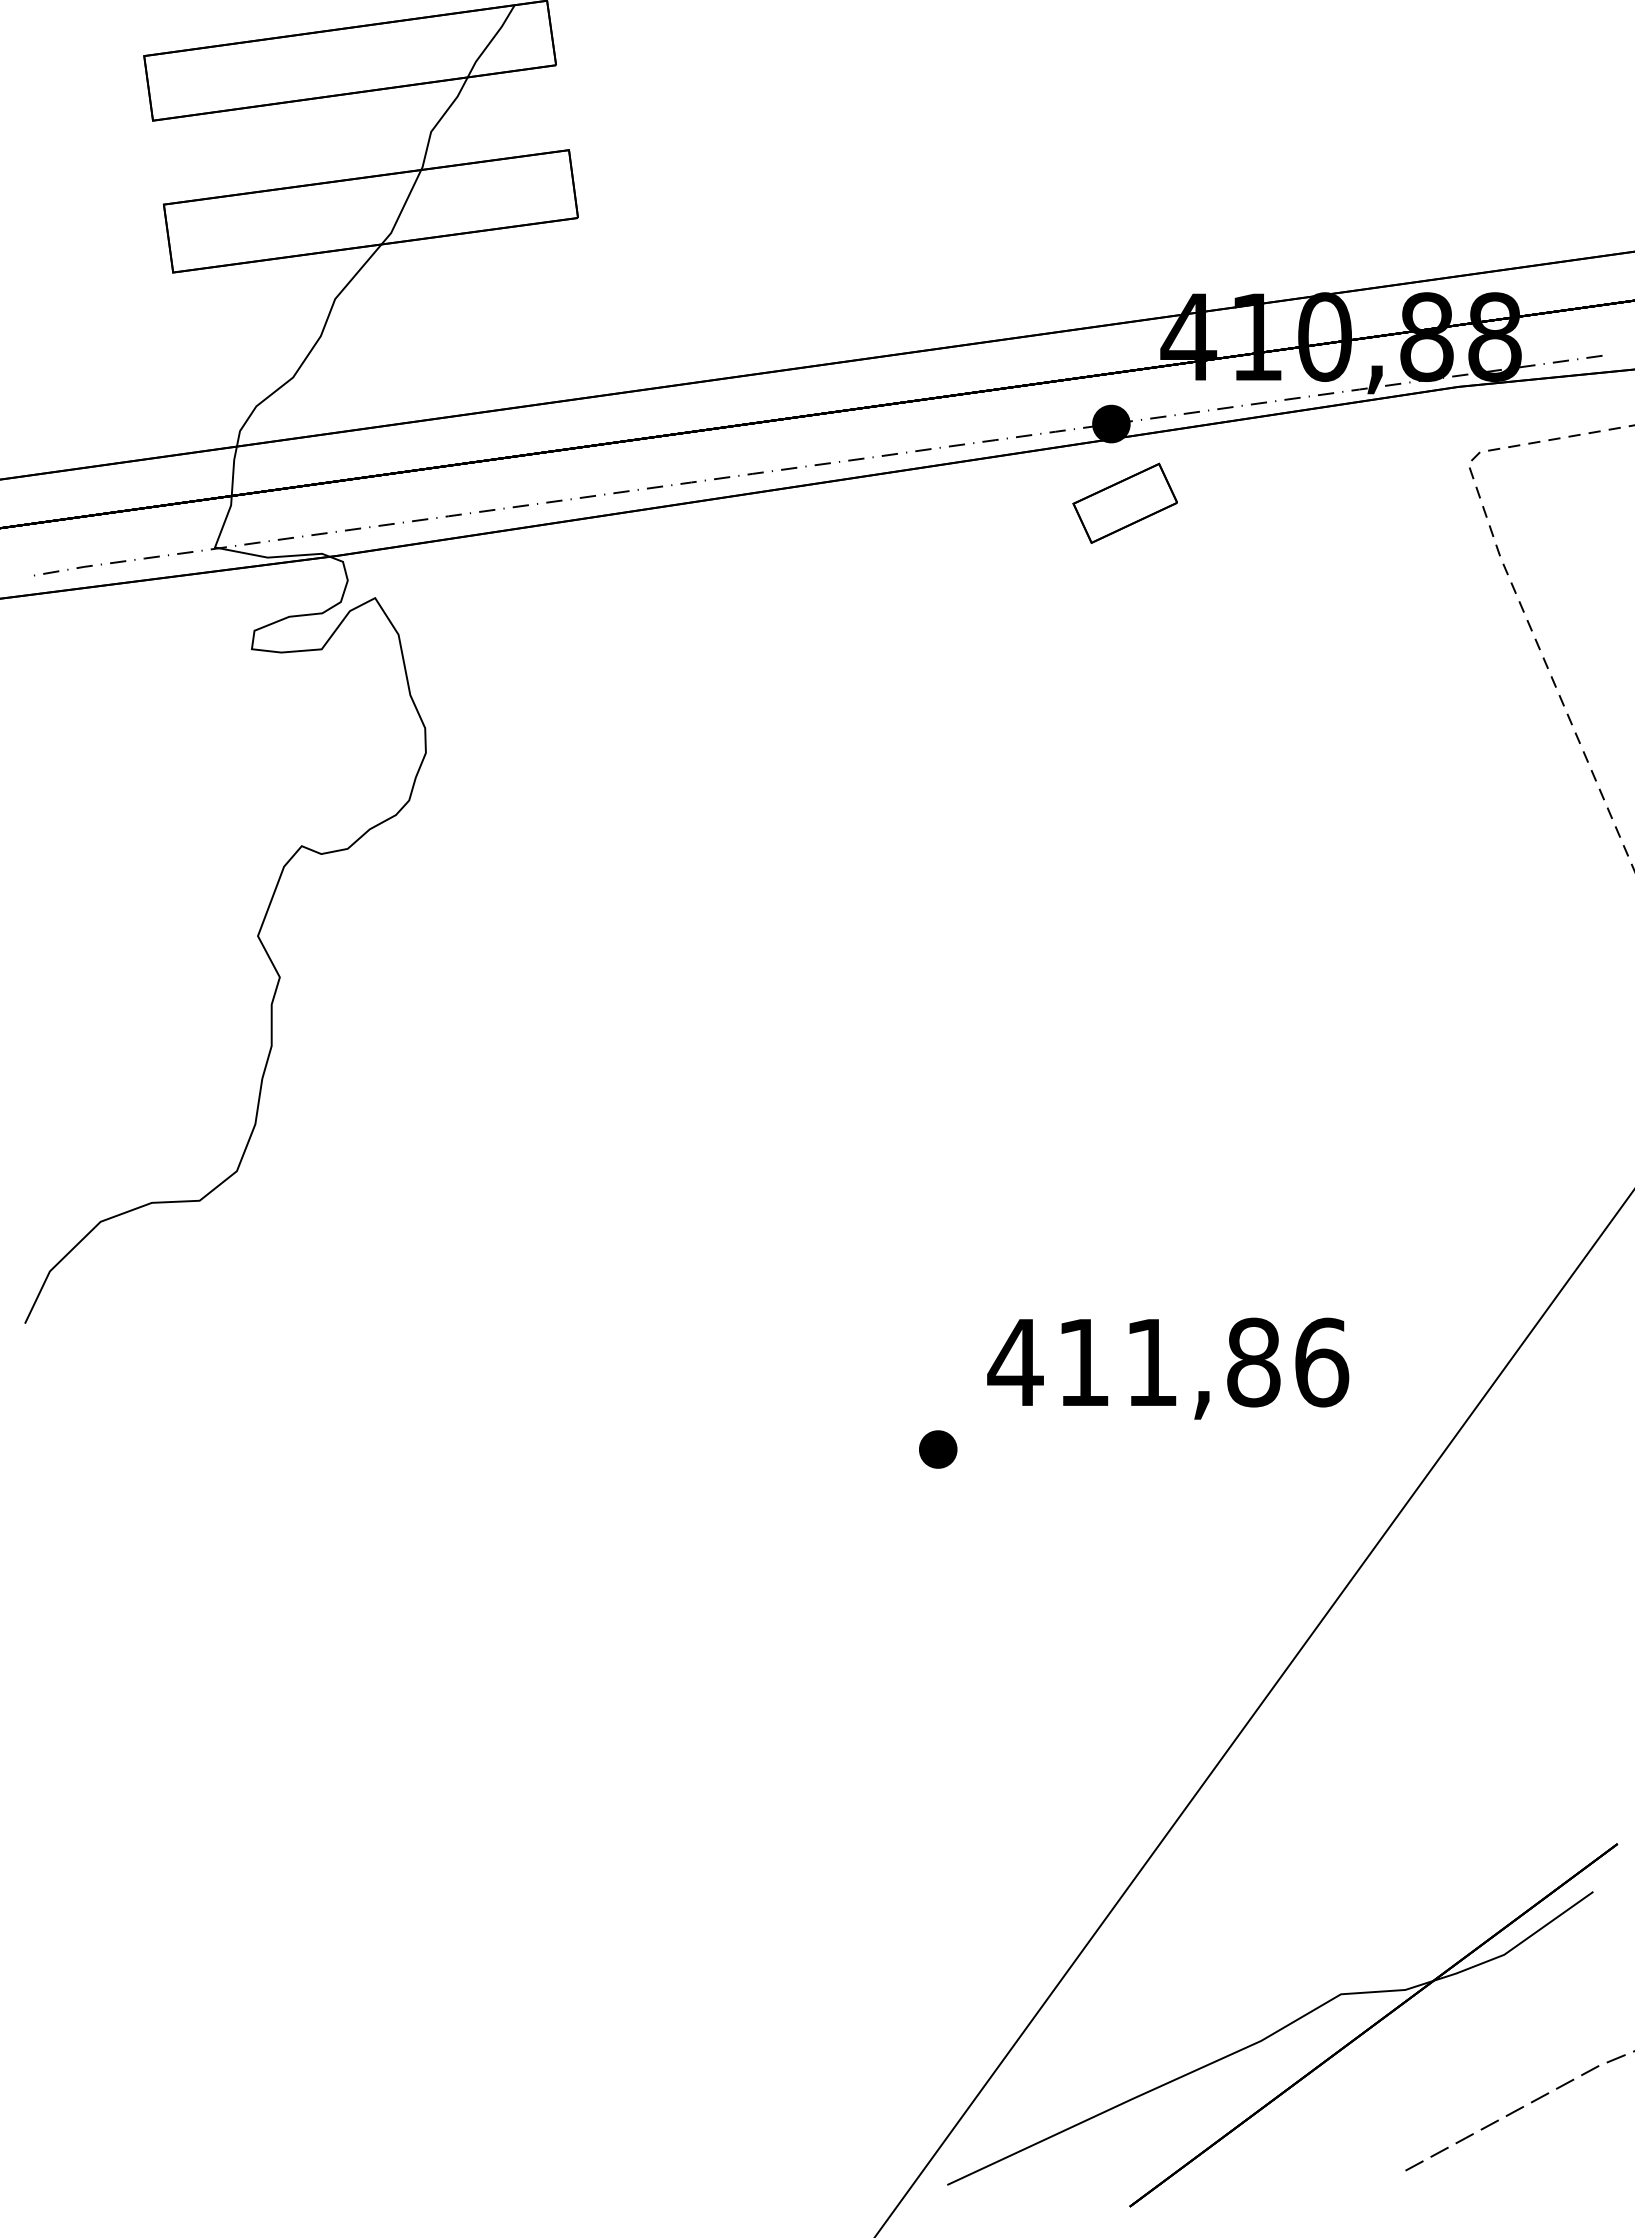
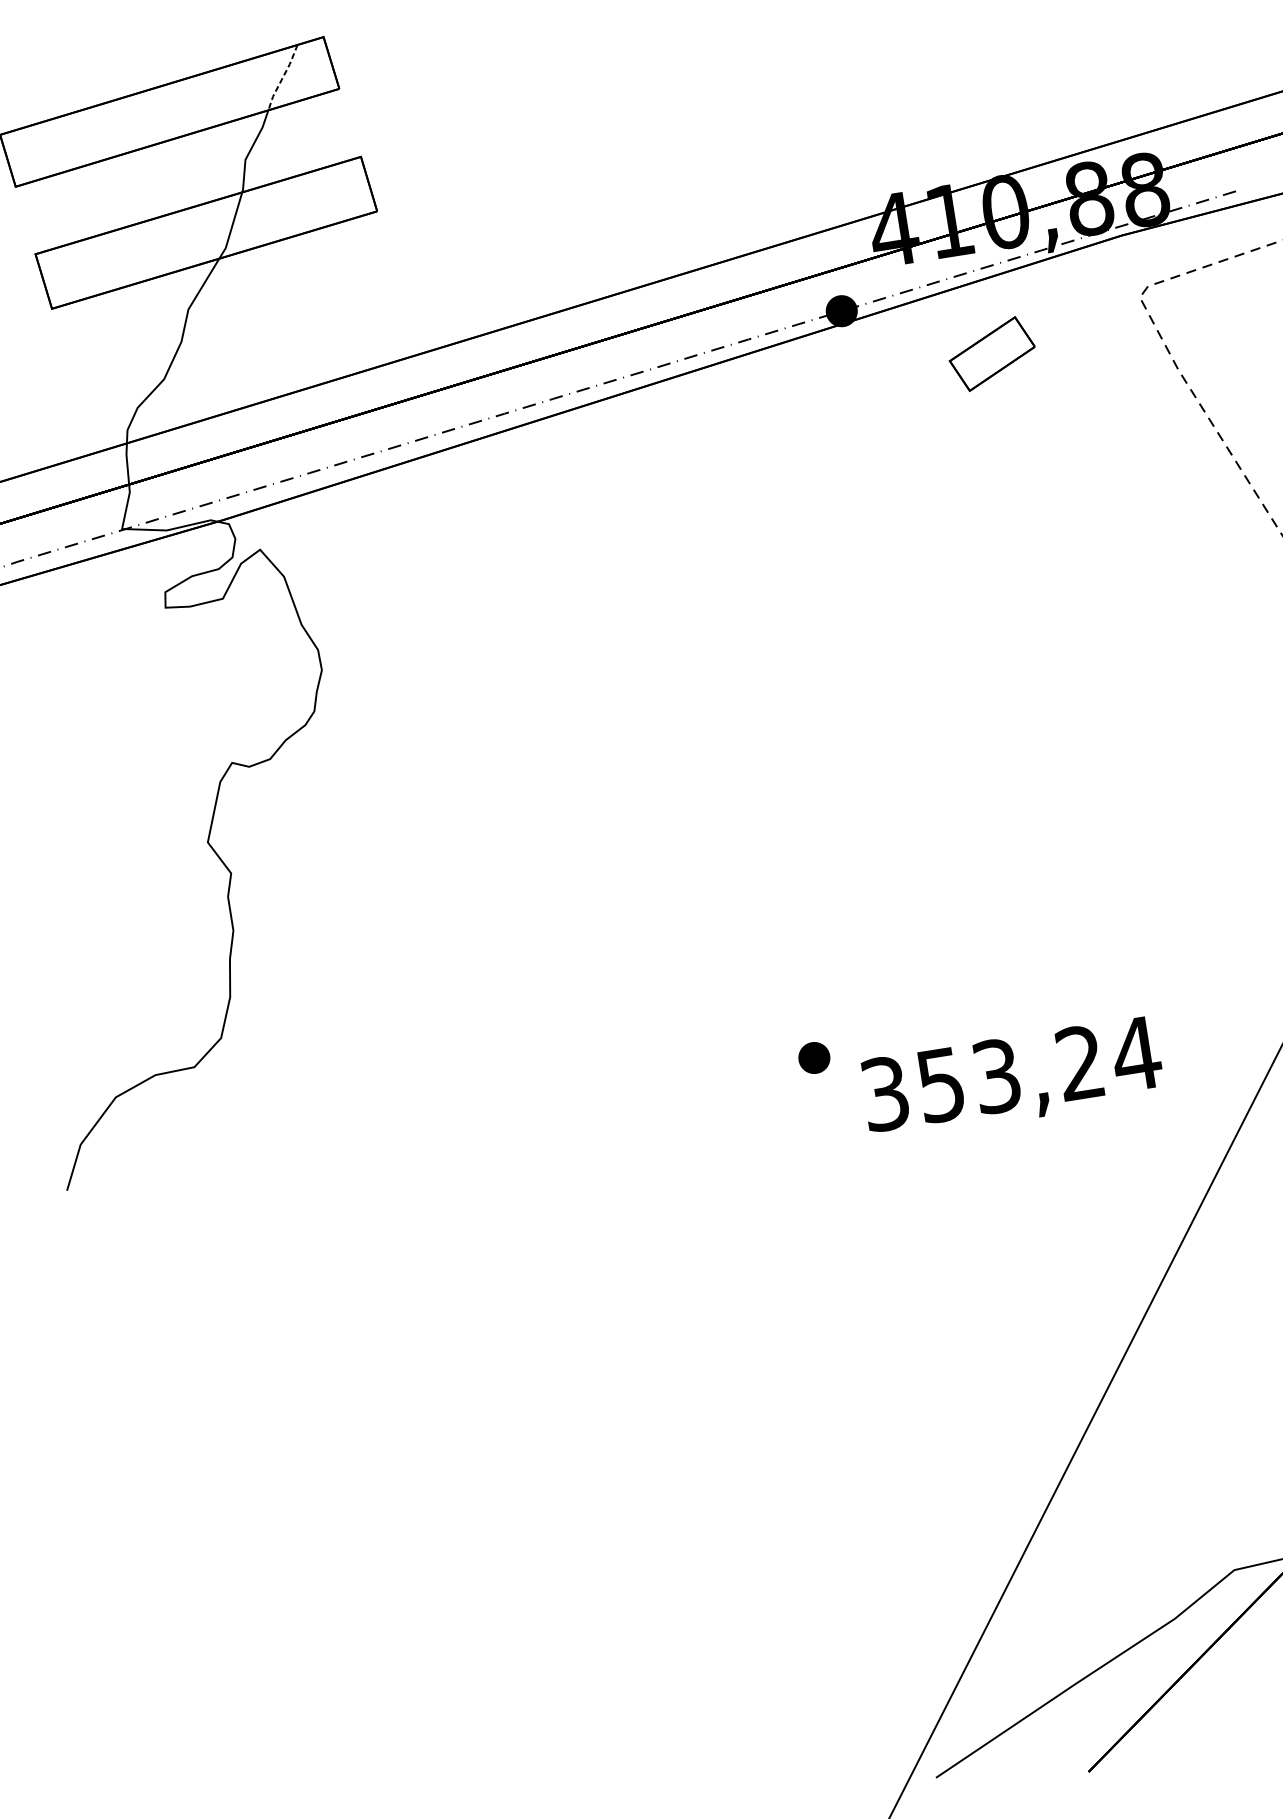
line: (491, 41) -> (283, 77), solid -> dashed
part: (1124, 502) -> (991, 353), moved
text: (1168, 1362) -> (1010, 1074), 411,86 -> 353,24
part: (938, 1449) -> (814, 1057), moved

